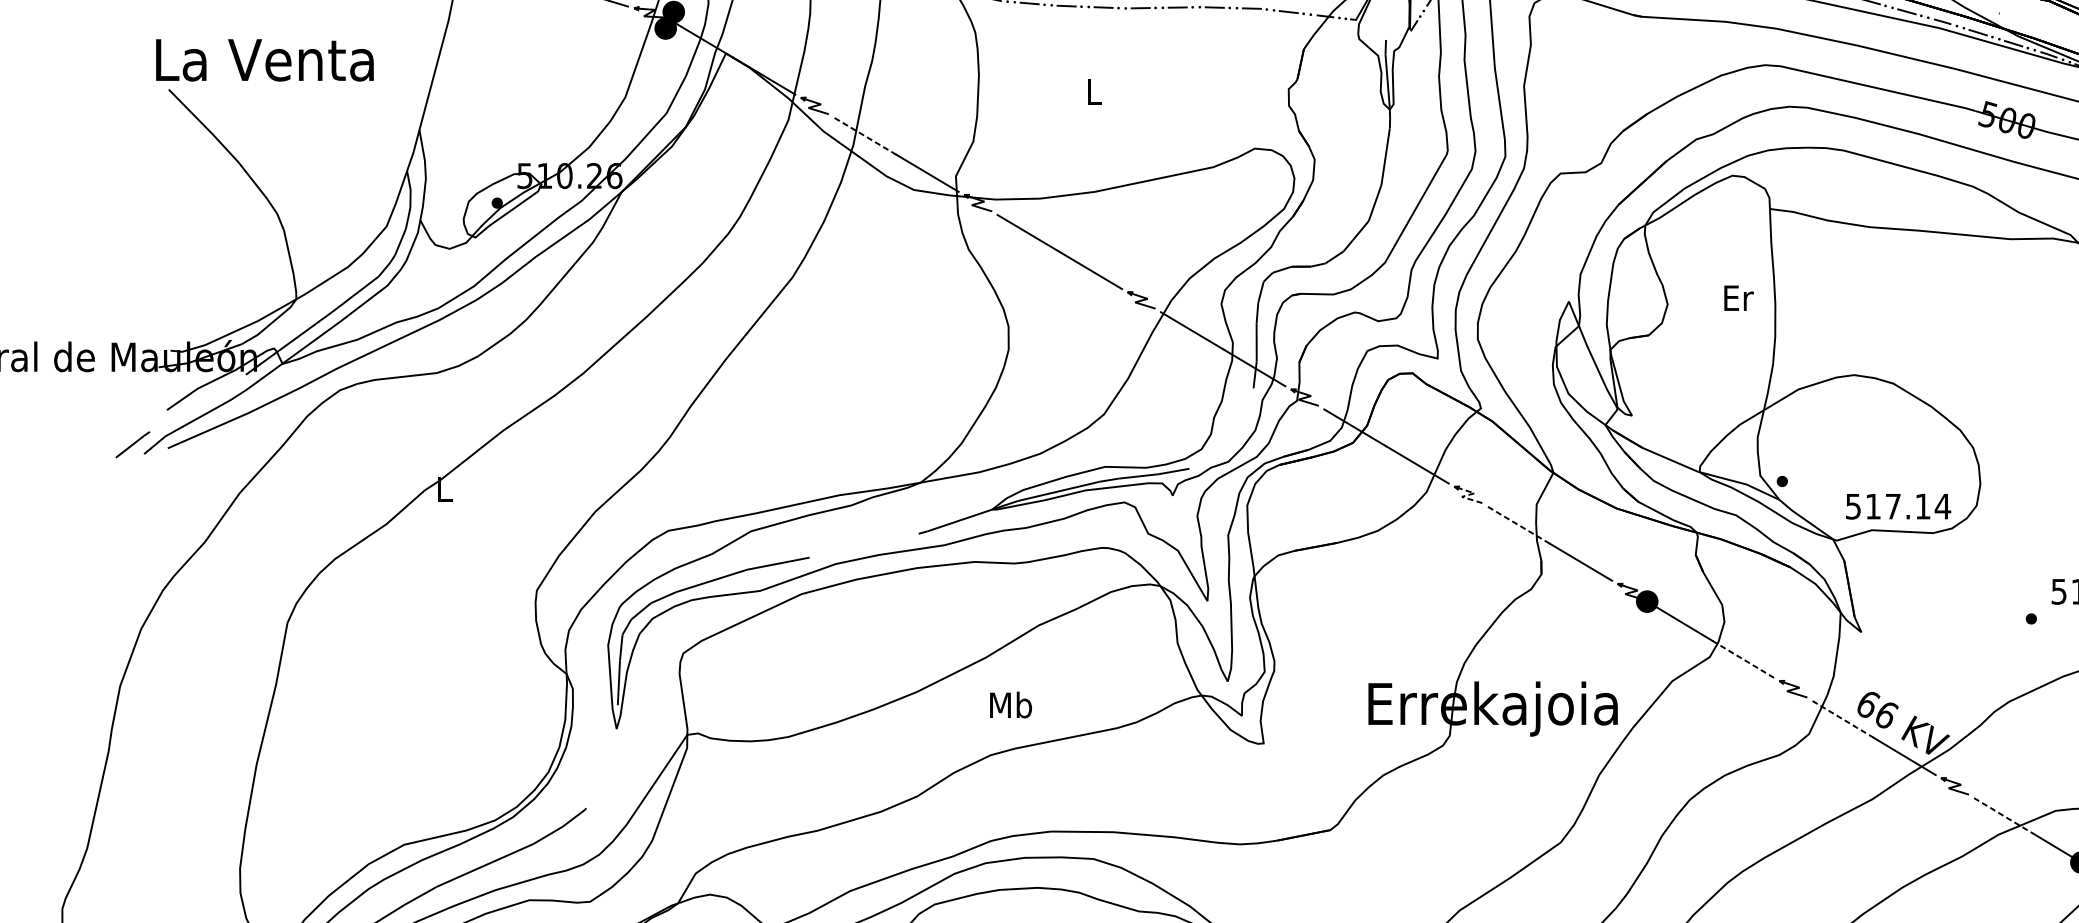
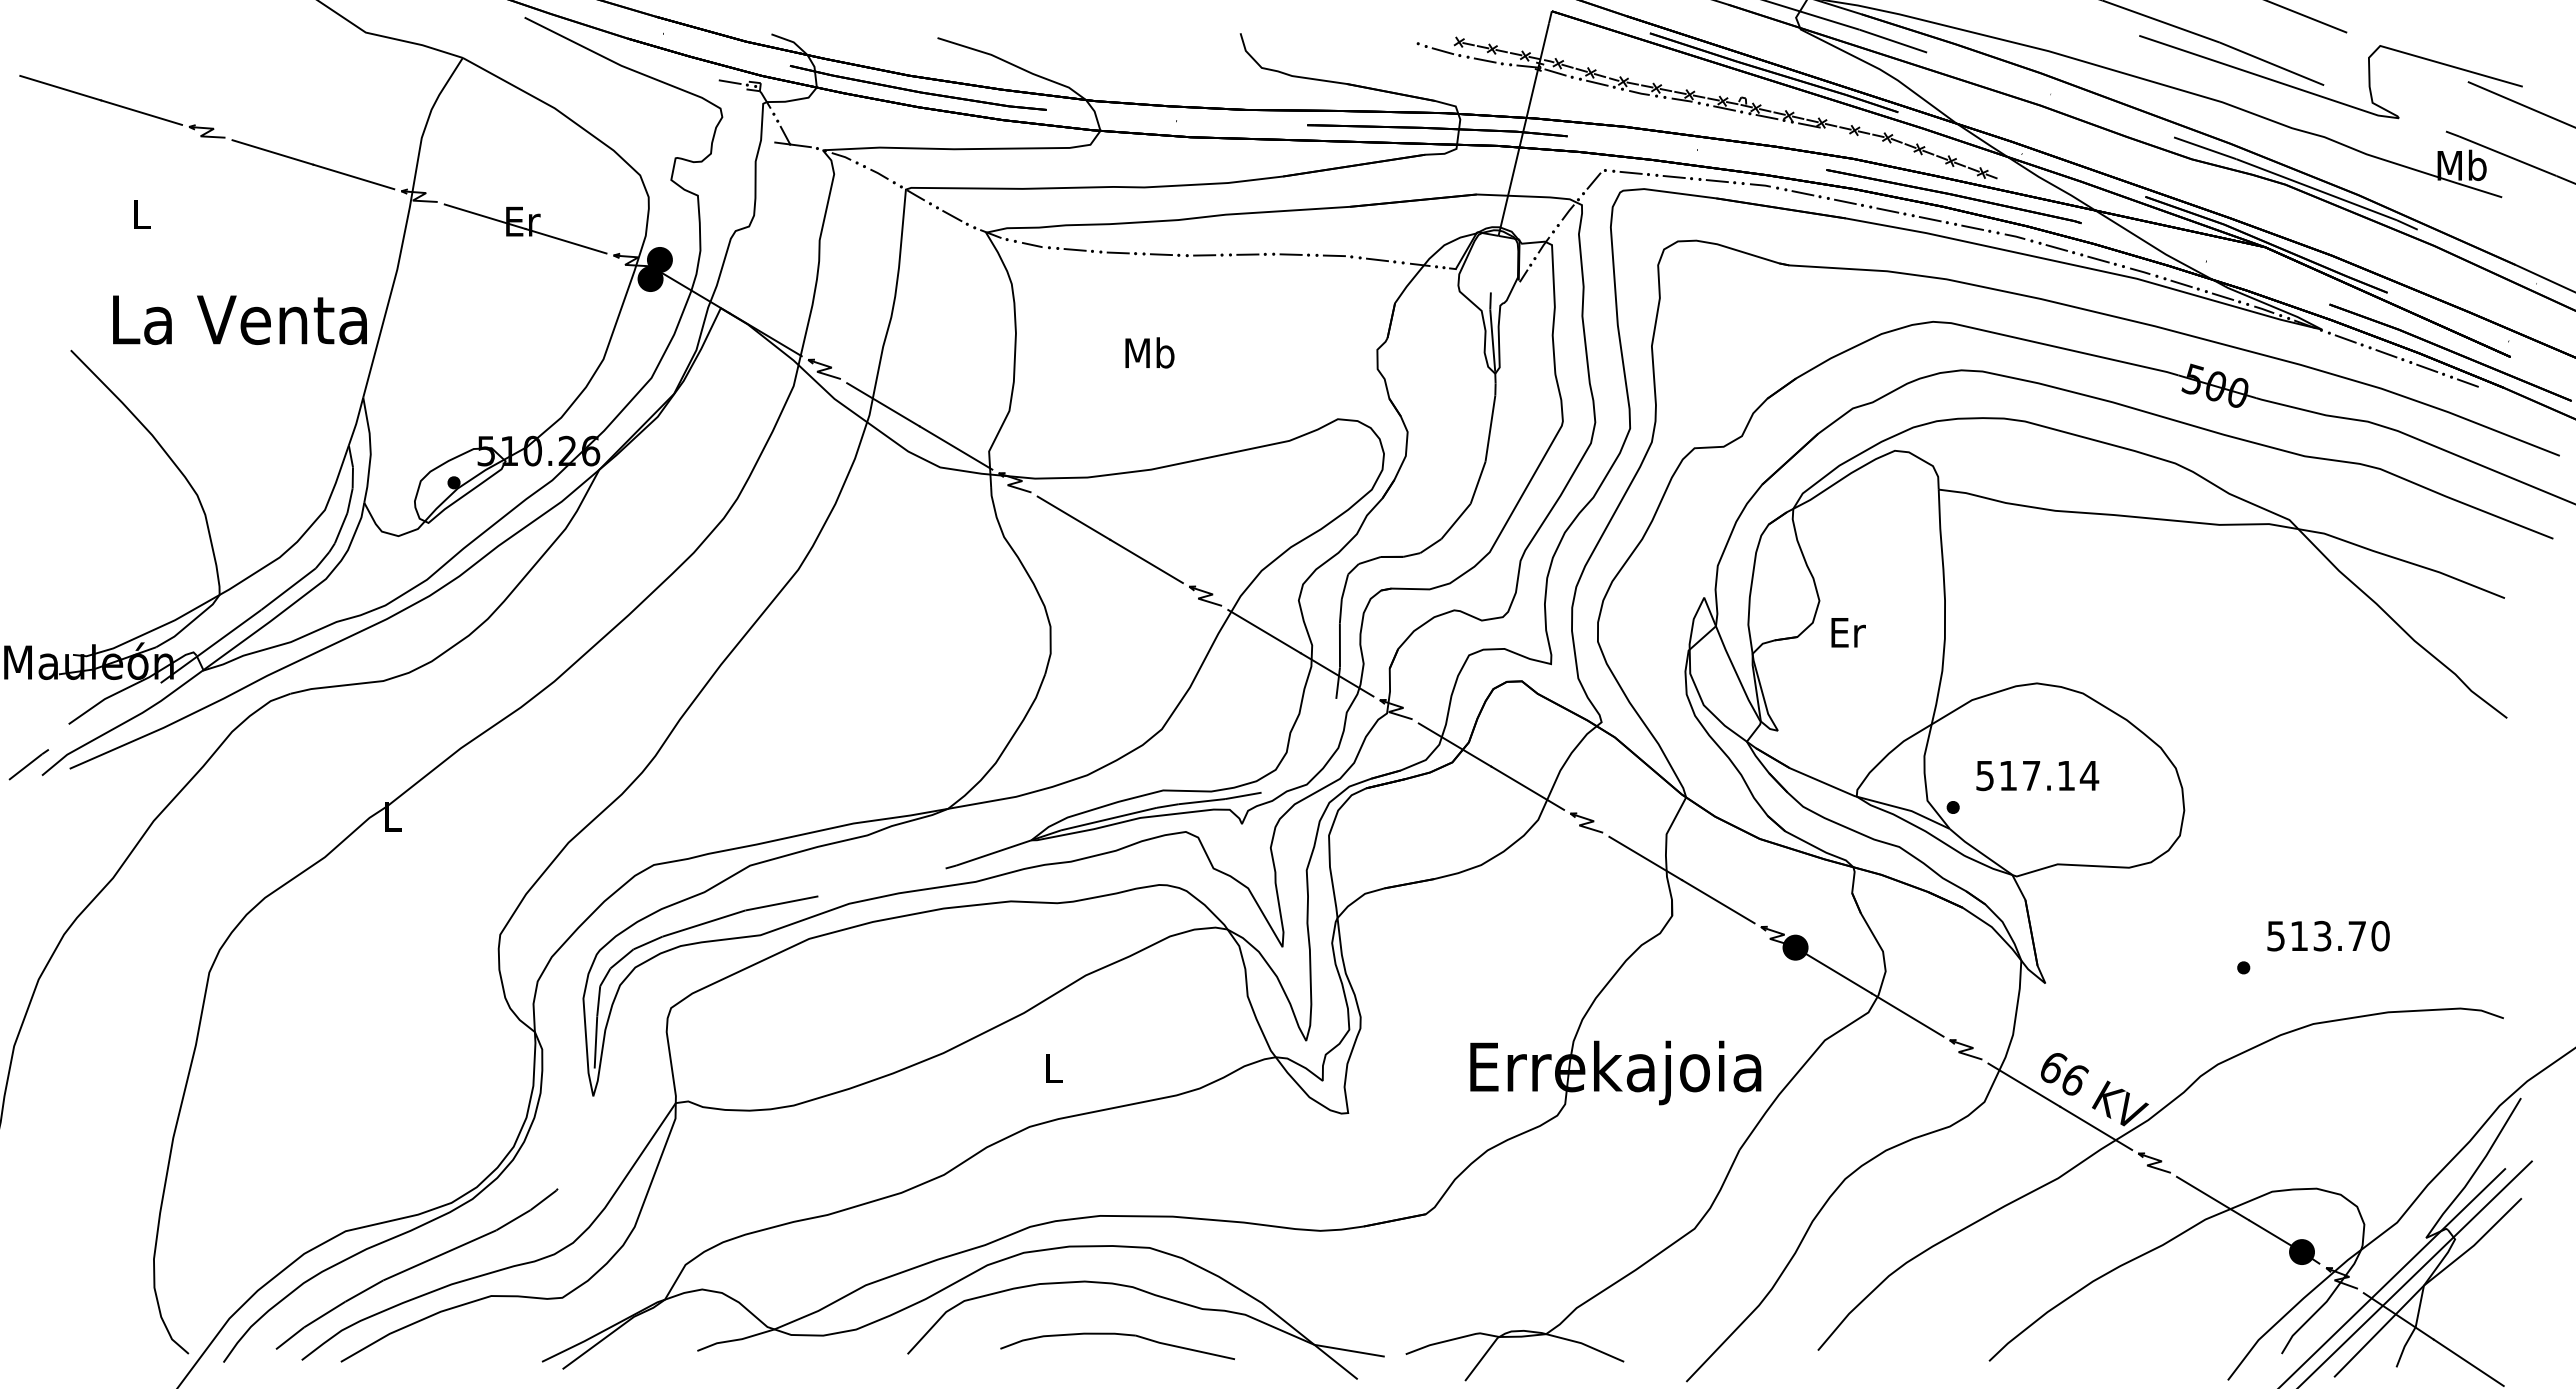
text: (264, 59) -> (239, 319), moved
text: (1093, 91) -> (1149, 352), L -> Mb
line: (865, 136) -> (883, 404), dashed -> solid
text: (1738, 298) -> (1848, 632), moved
line: (1468, 495) -> (1586, 823), dashed -> solid
text: (1898, 507) -> (2037, 776), moved
line: (1518, 525) -> (1645, 858), dashed -> solid
line: (1743, 659) -> (1907, 1015), dashed -> solid
text: (1011, 704) -> (1053, 1067), Mb -> L
line: (1843, 719) -> (2024, 1085), dashed -> solid
line: (2004, 816) -> (2212, 1198), dashed -> solid

